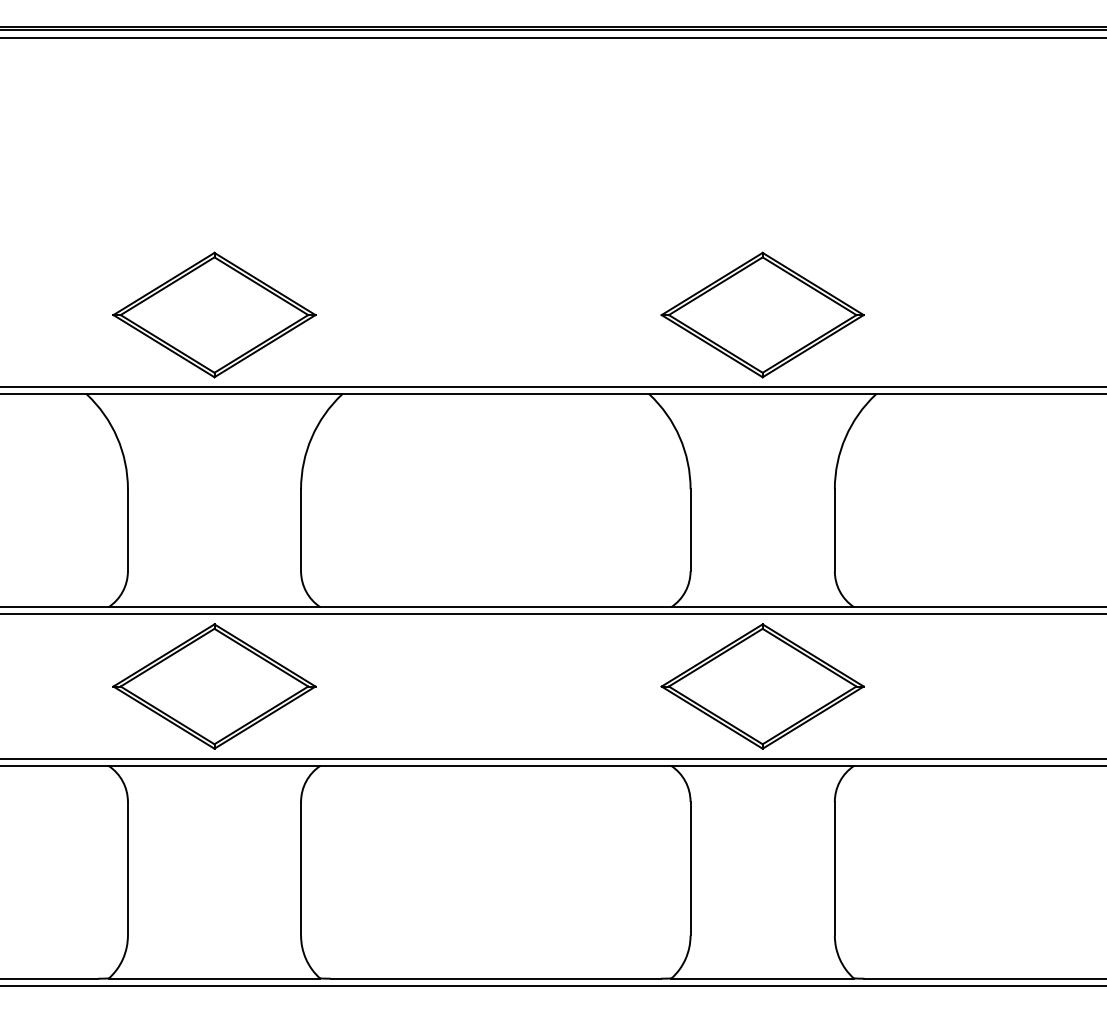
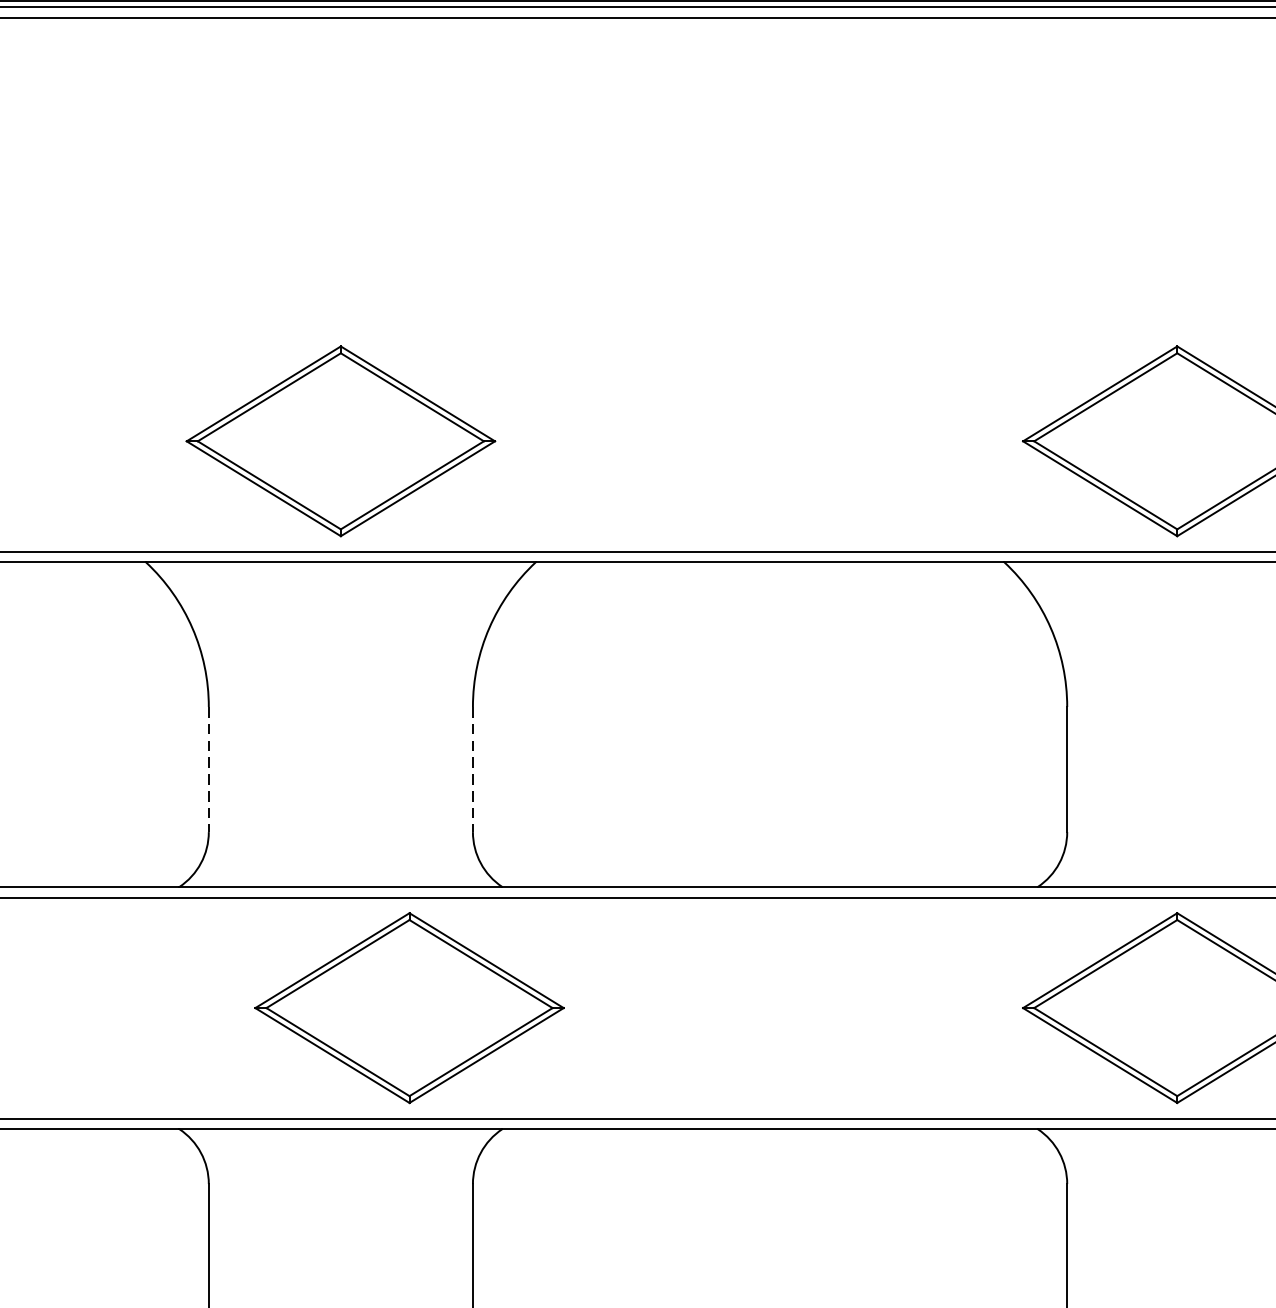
line: (127, 530) -> (208, 769), solid -> dashed
line: (301, 530) -> (473, 769), solid -> dashed
part: (214, 686) -> (409, 1007), moved

